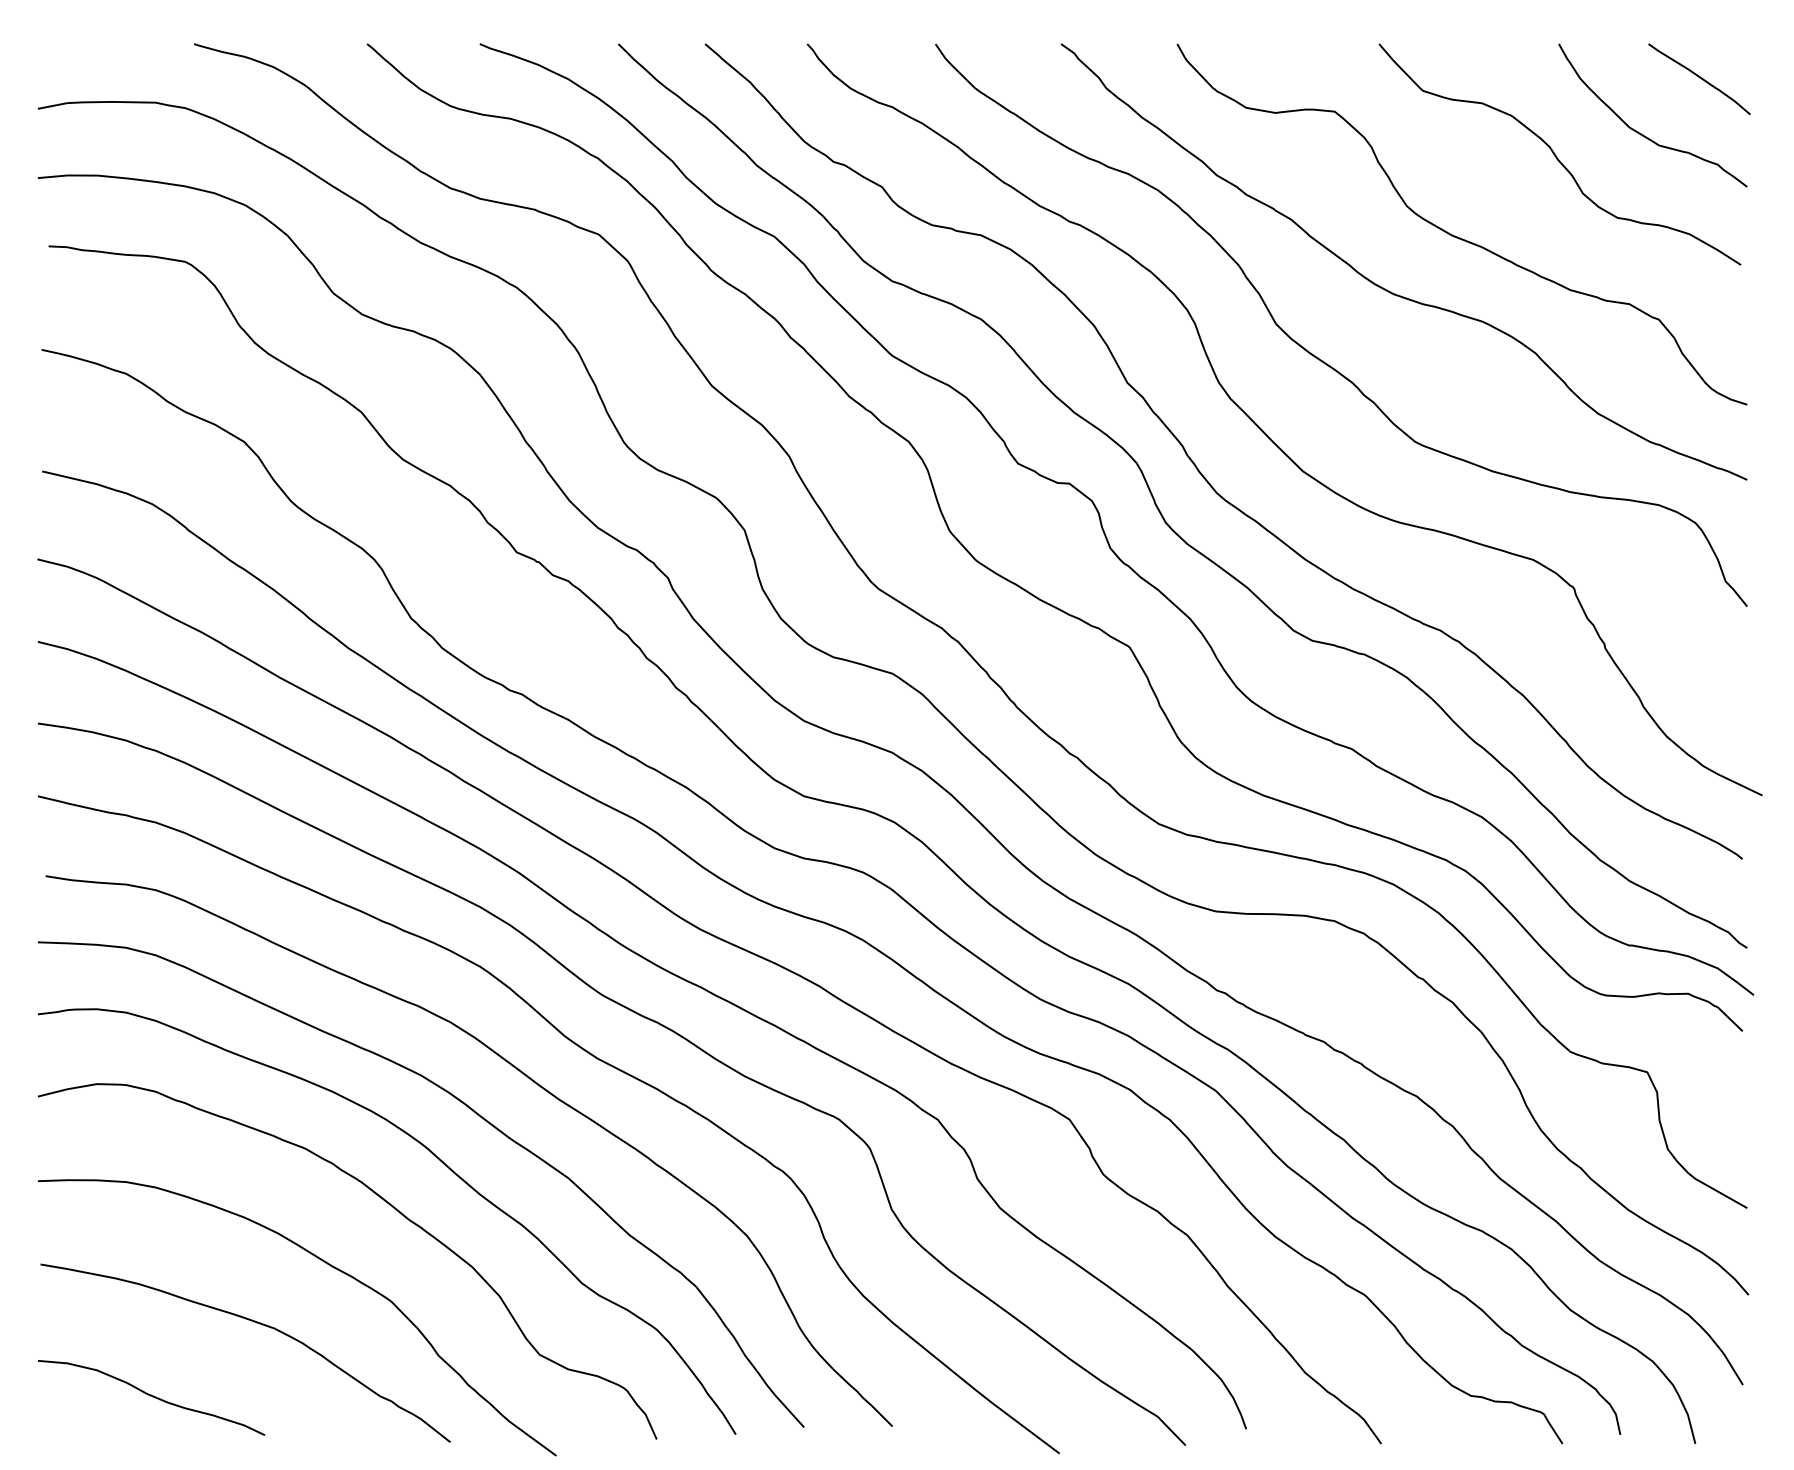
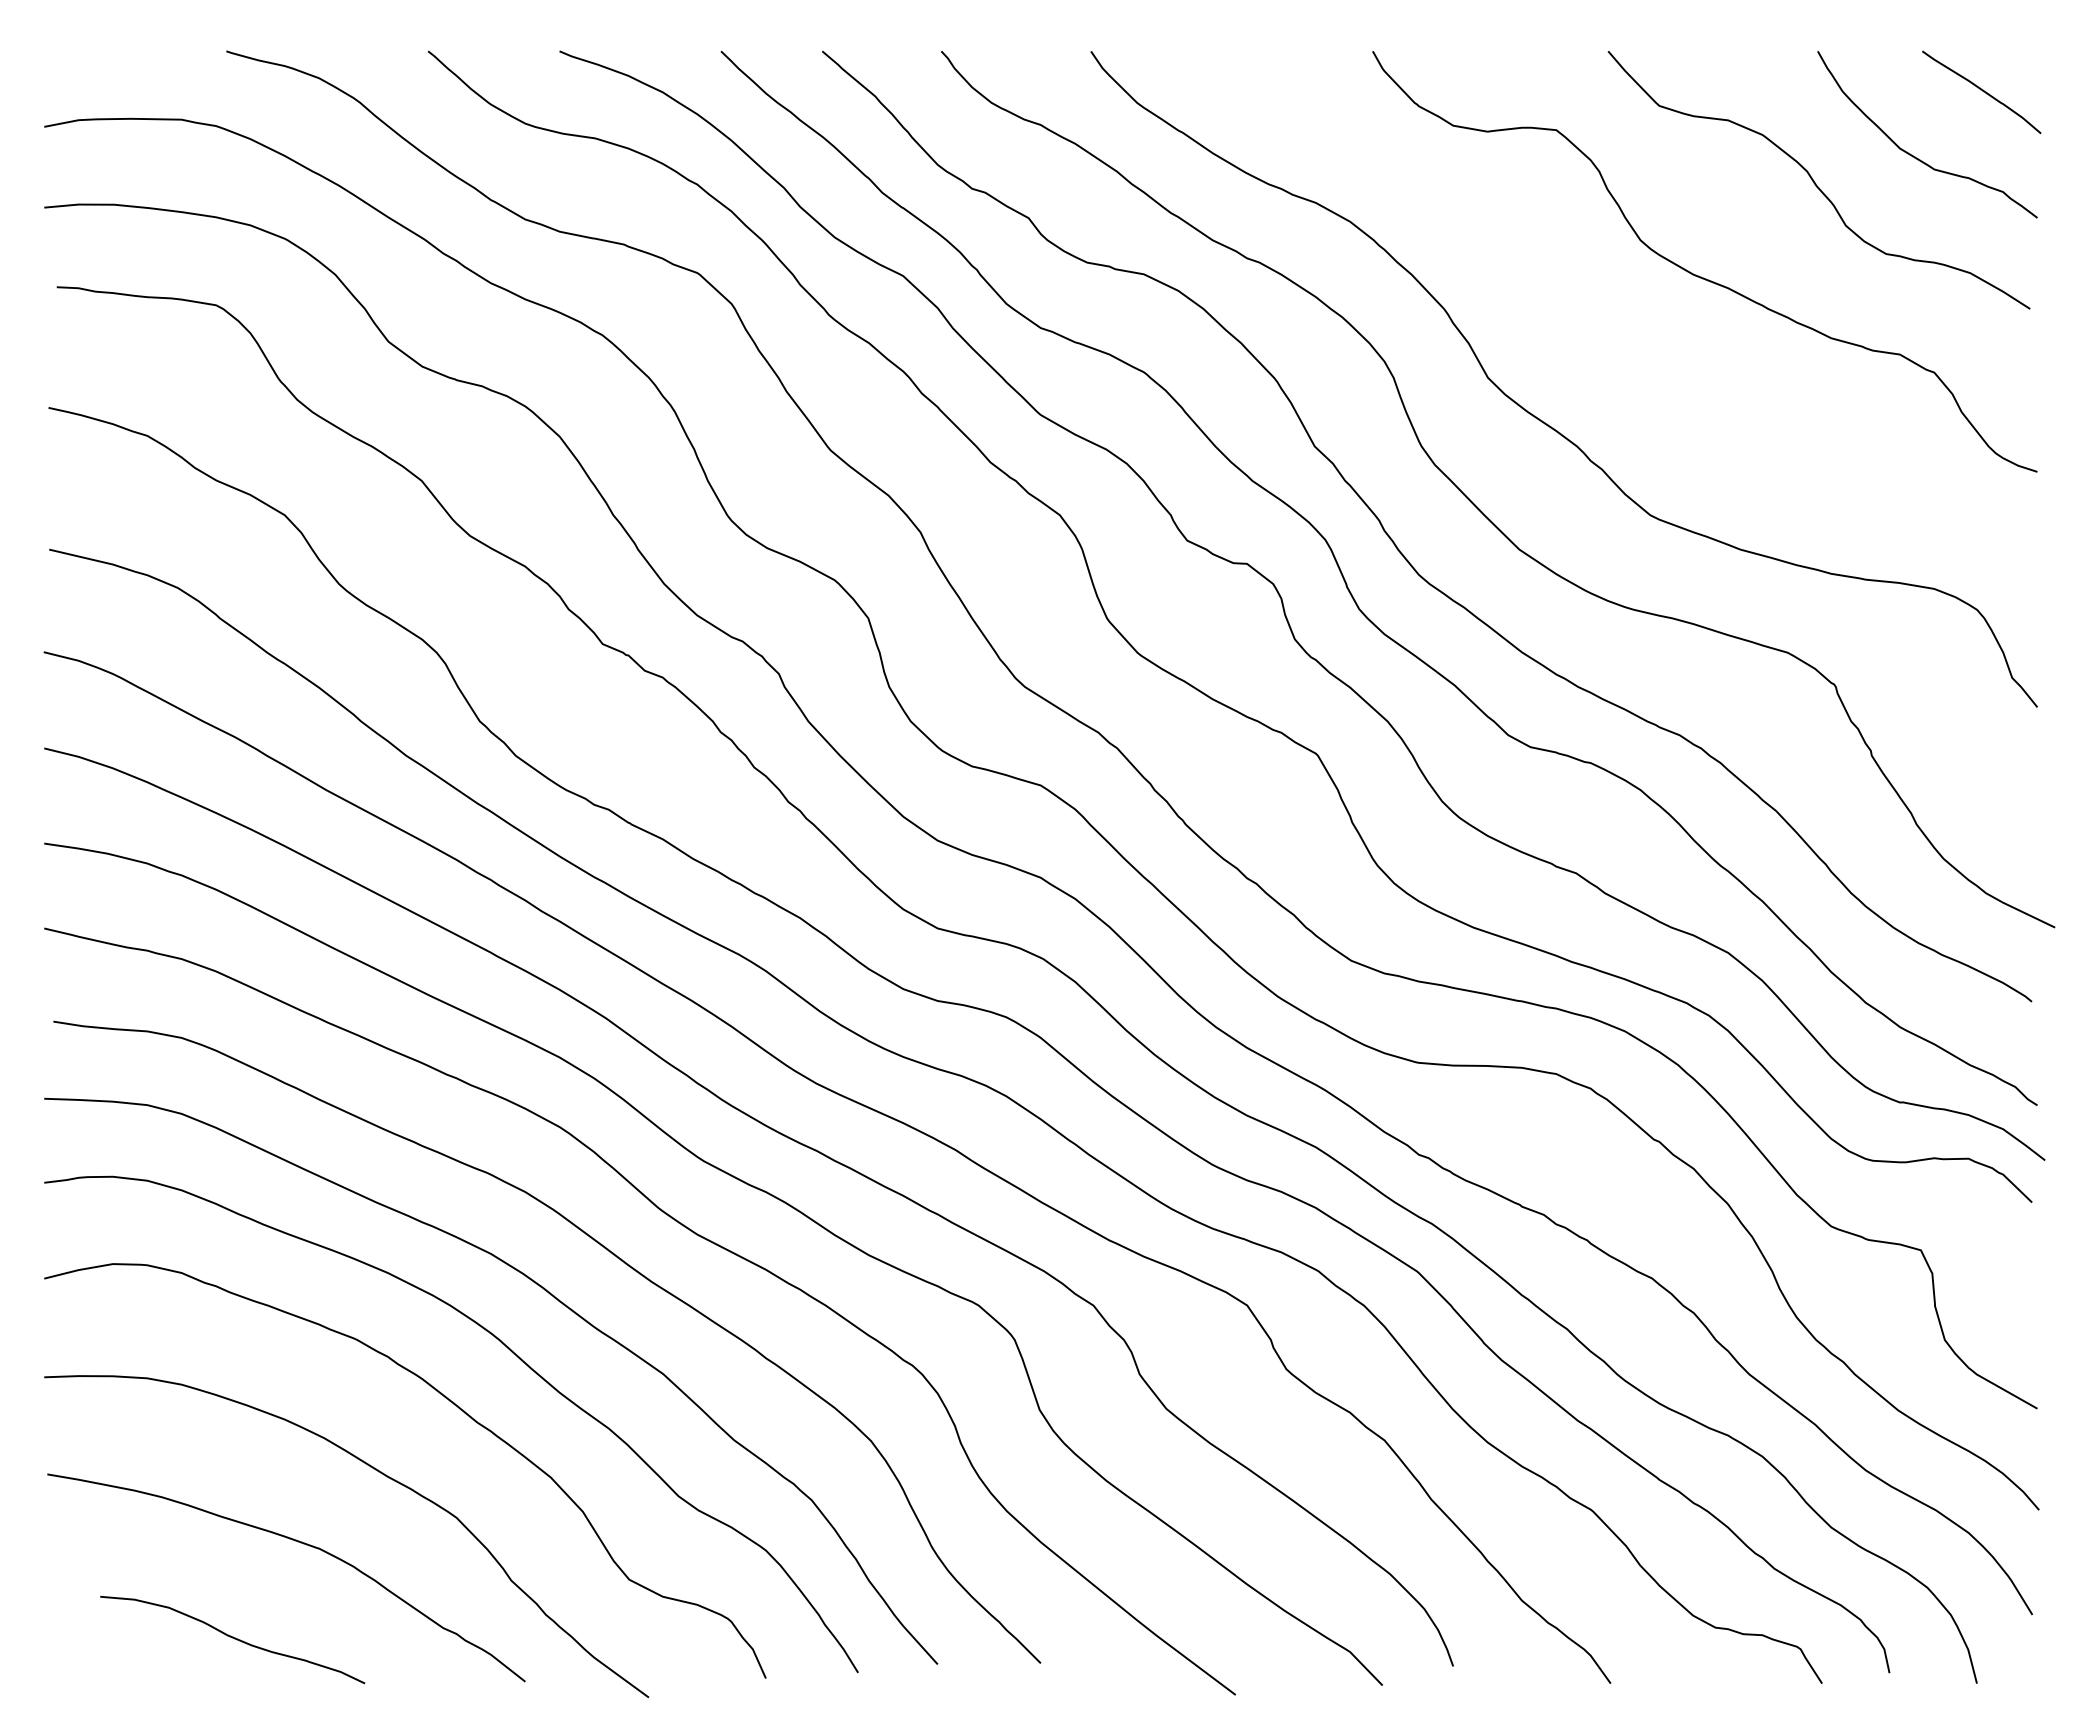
curve: (1387, 289) -> (1617, 337), removed
curve: (151, 1396) -> (232, 1638), moved

